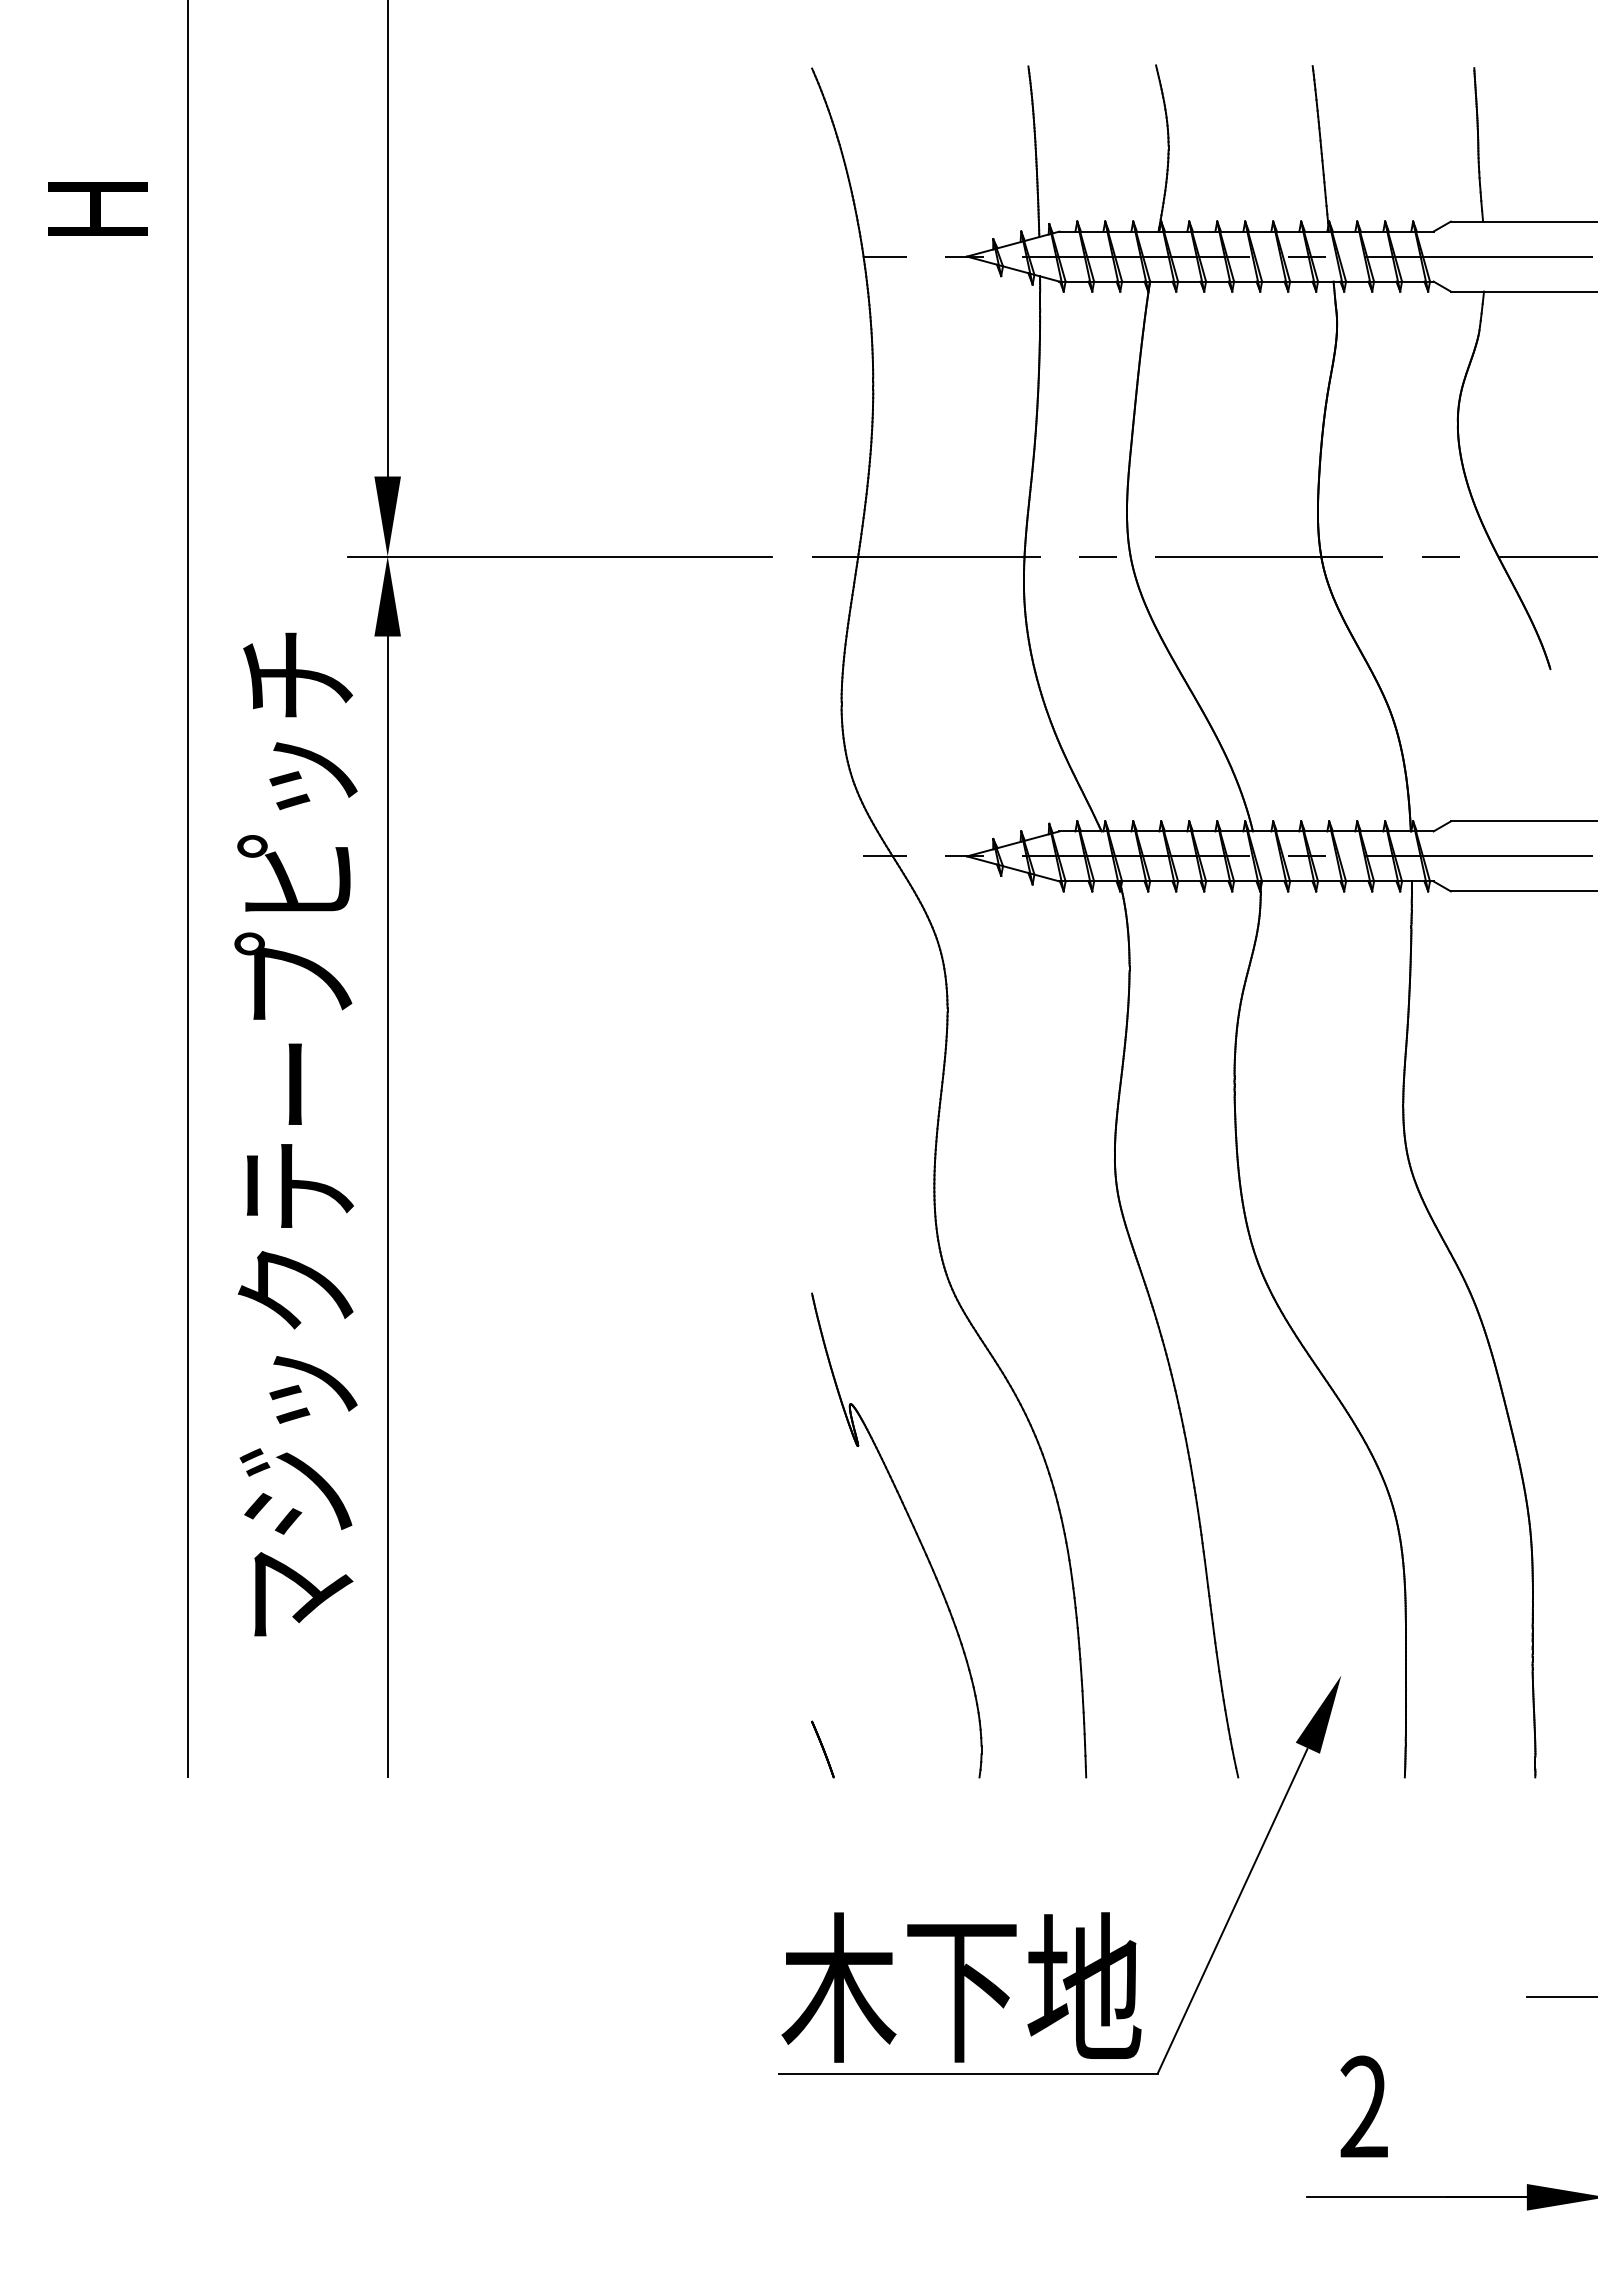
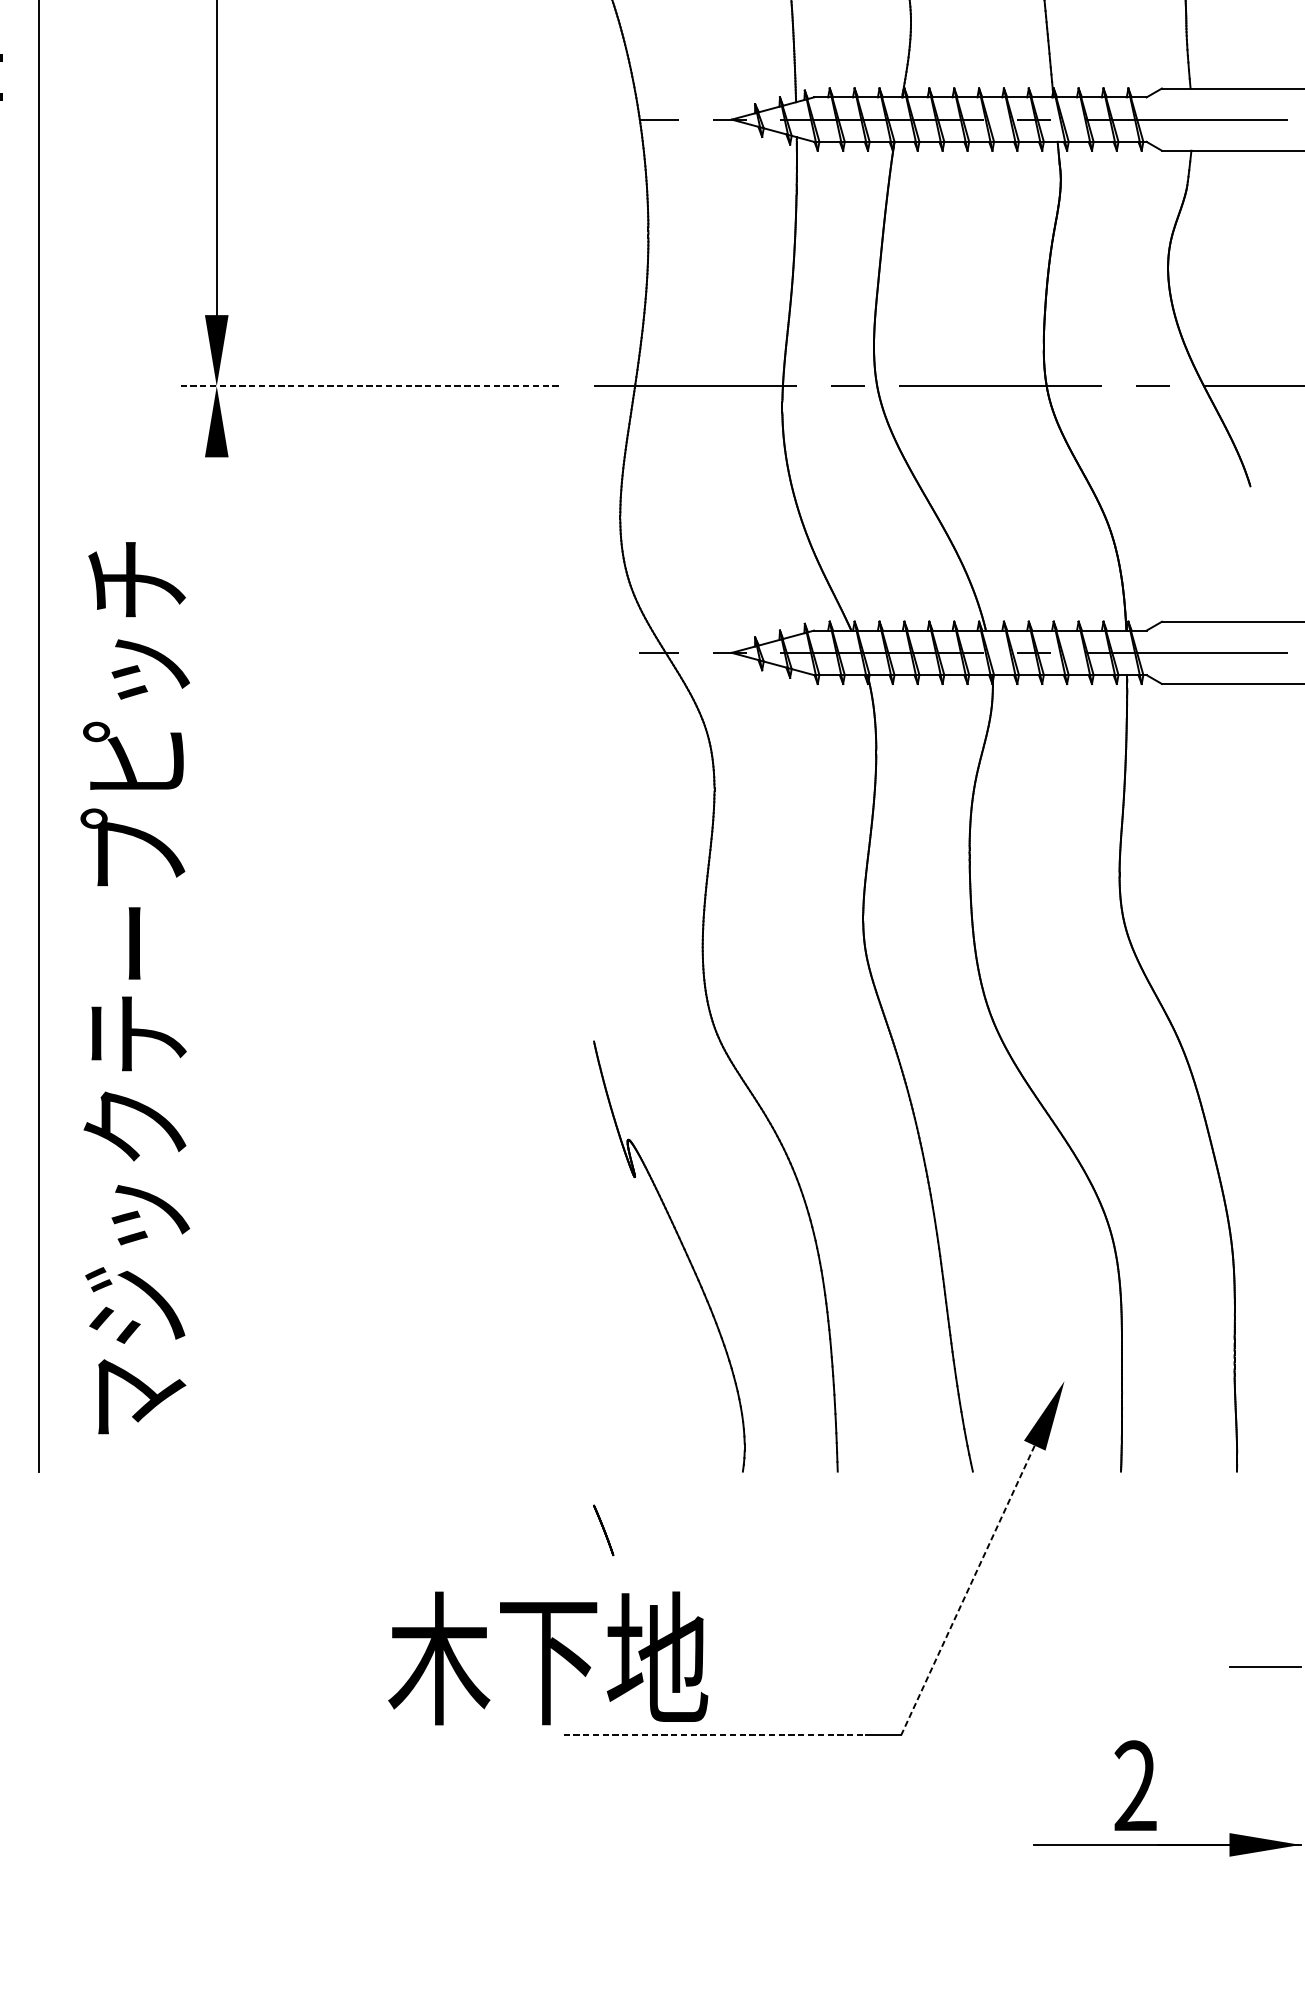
line: (559, 556) -> (369, 386), solid -> dashed
text: (295, 1134) -> (134, 988), moved
line: (387, 1206) -> (216, 964), removed
line: (822, 1749) -> (603, 1530), moved
line: (1232, 1911) -> (967, 1590), solid -> dashed
text: (961, 1987) -> (548, 1658), moved
line: (947, 2073) -> (714, 1734), solid -> dashed
text: (1363, 2106) -> (1134, 1785), moved

